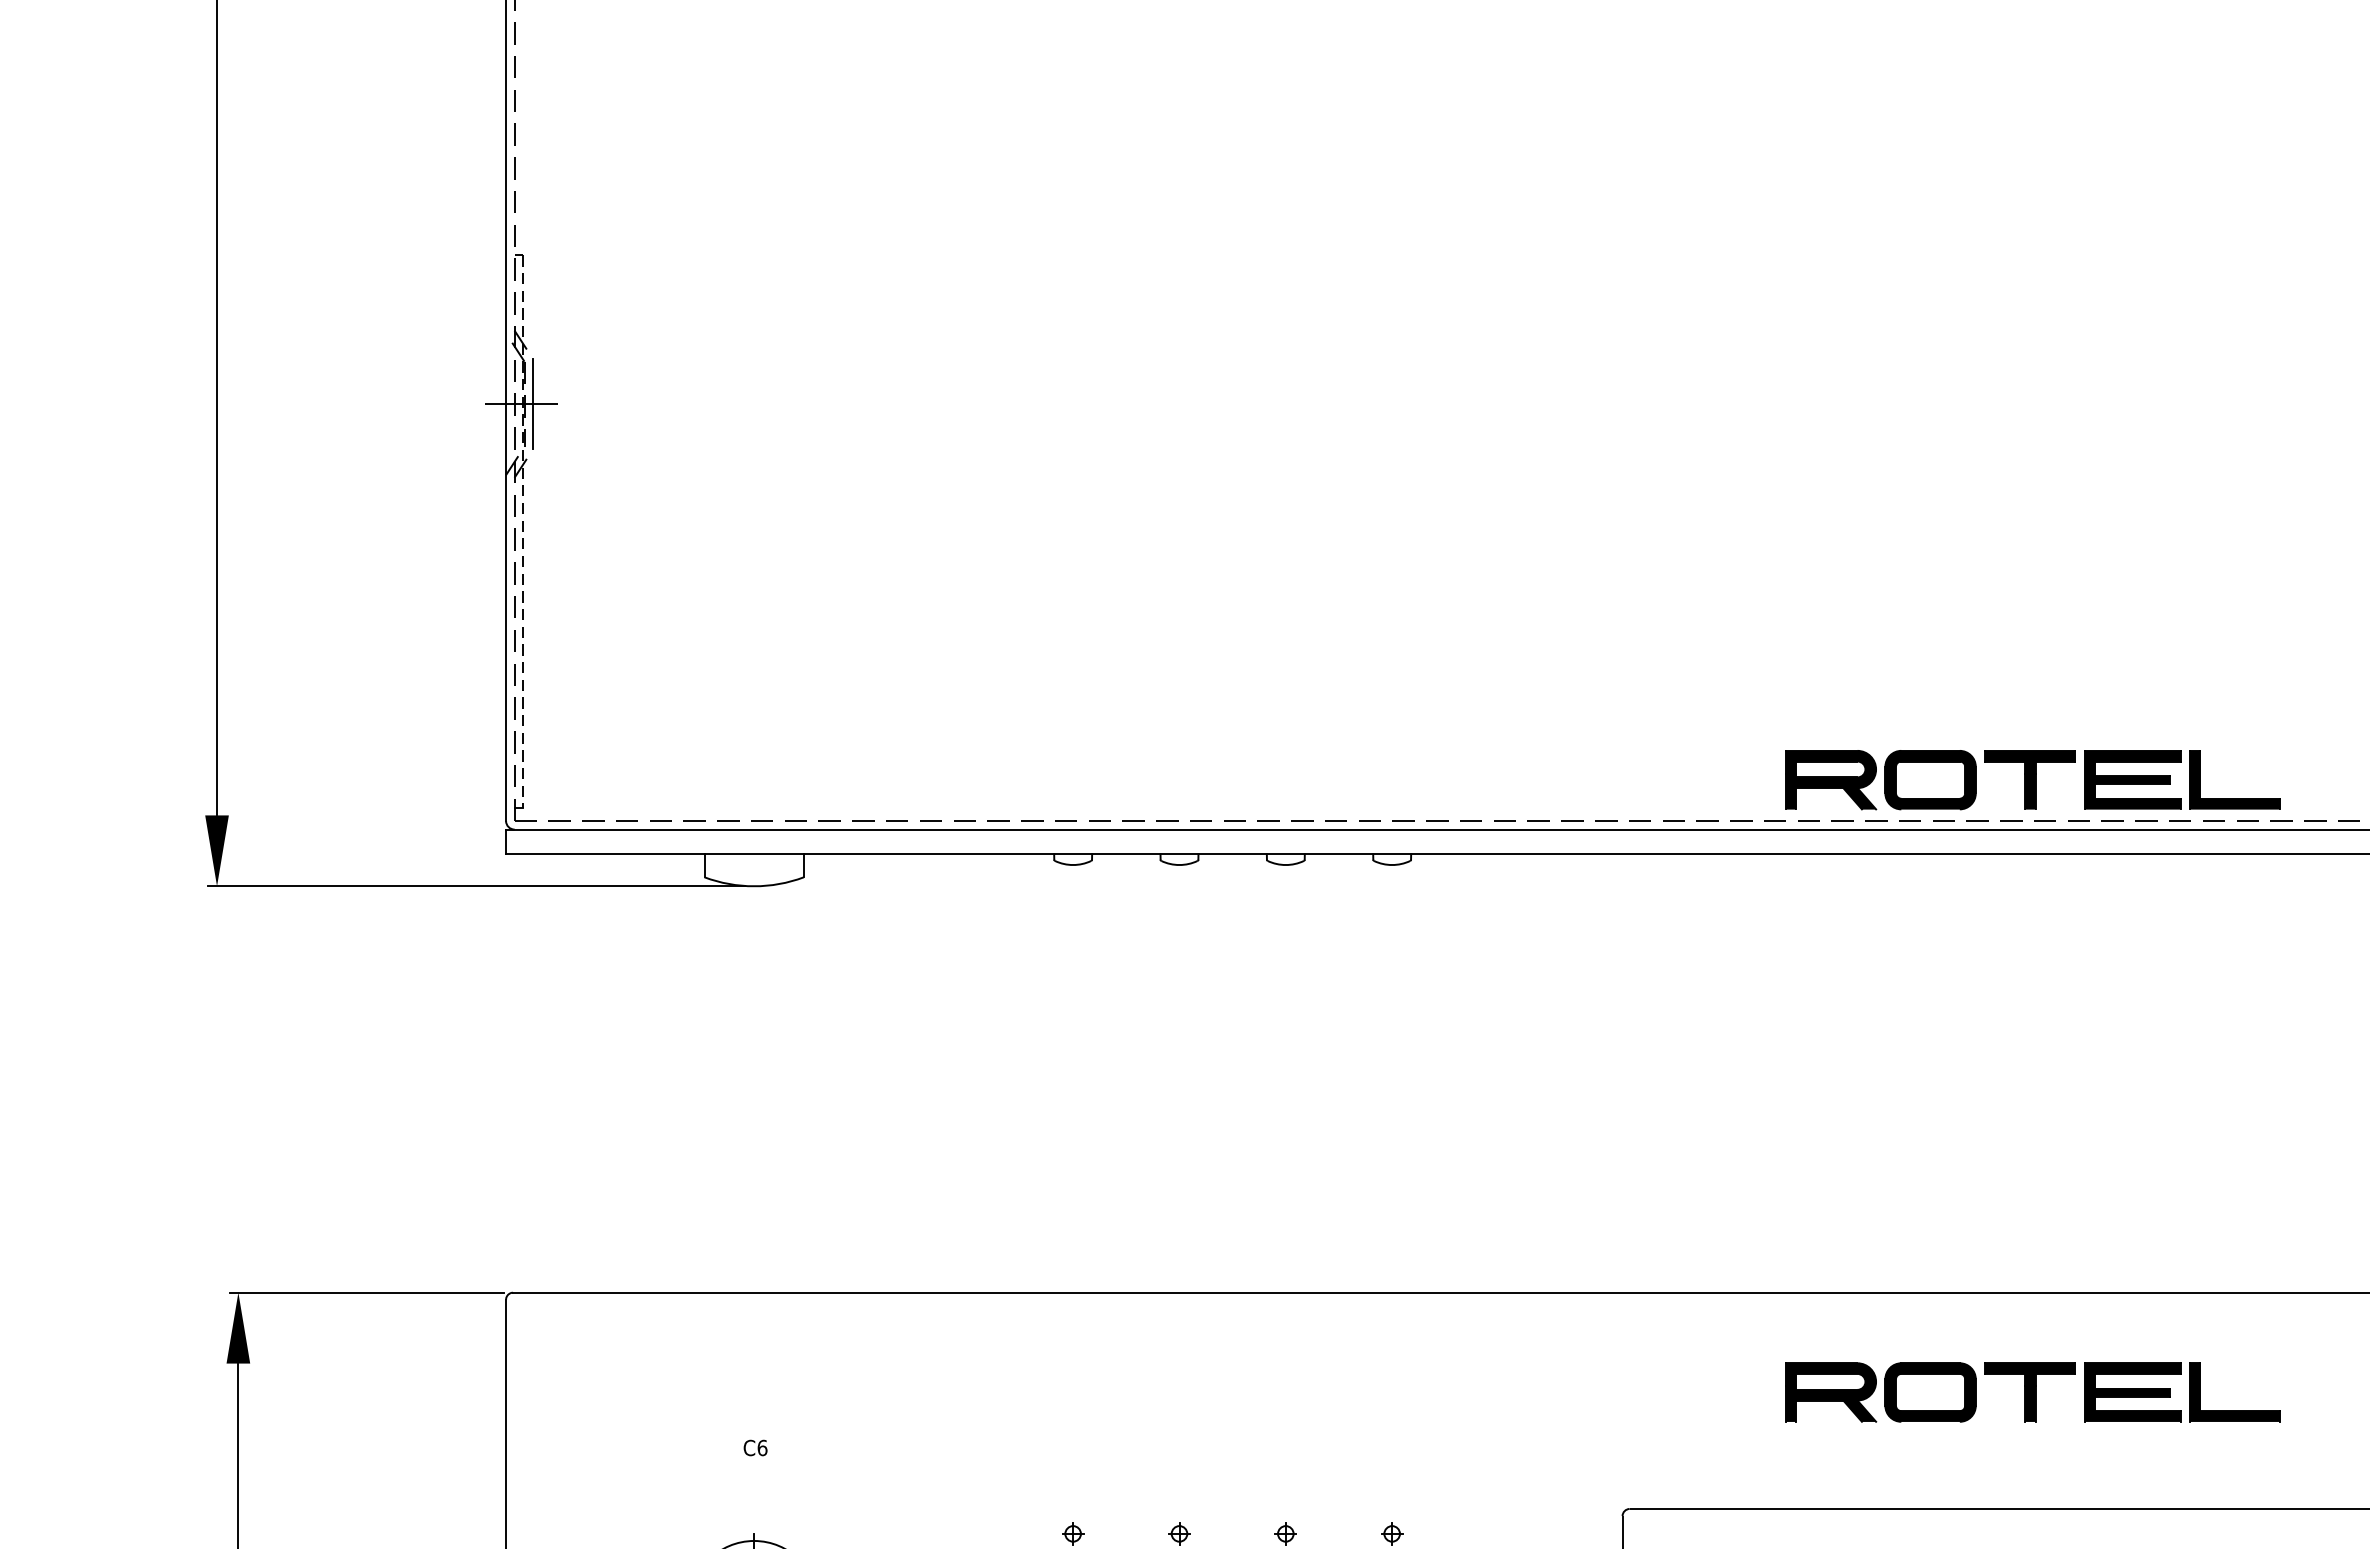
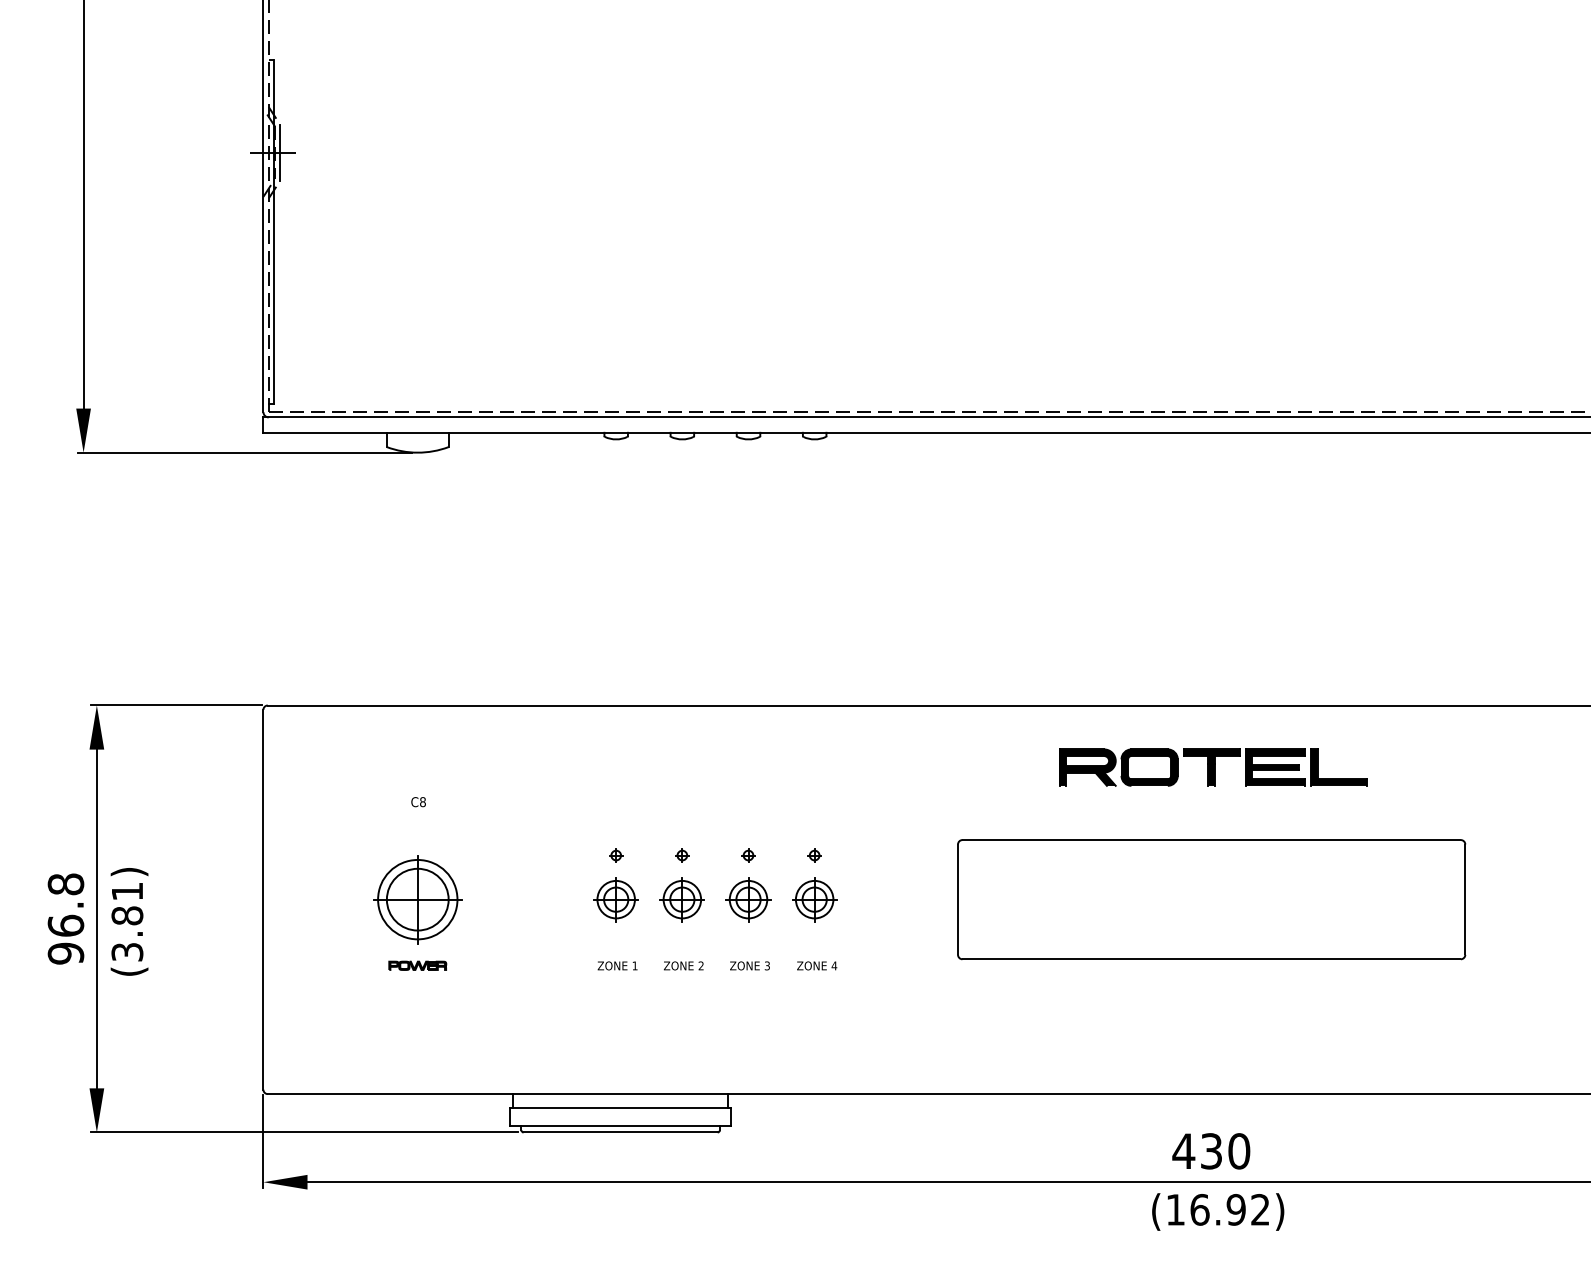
line: (523, 532) -> (274, 232), dashed -> solid
part: (2033, 779) -> (1213, 386), removed
text: (761, 1446) -> (422, 801), C6 -> C8

